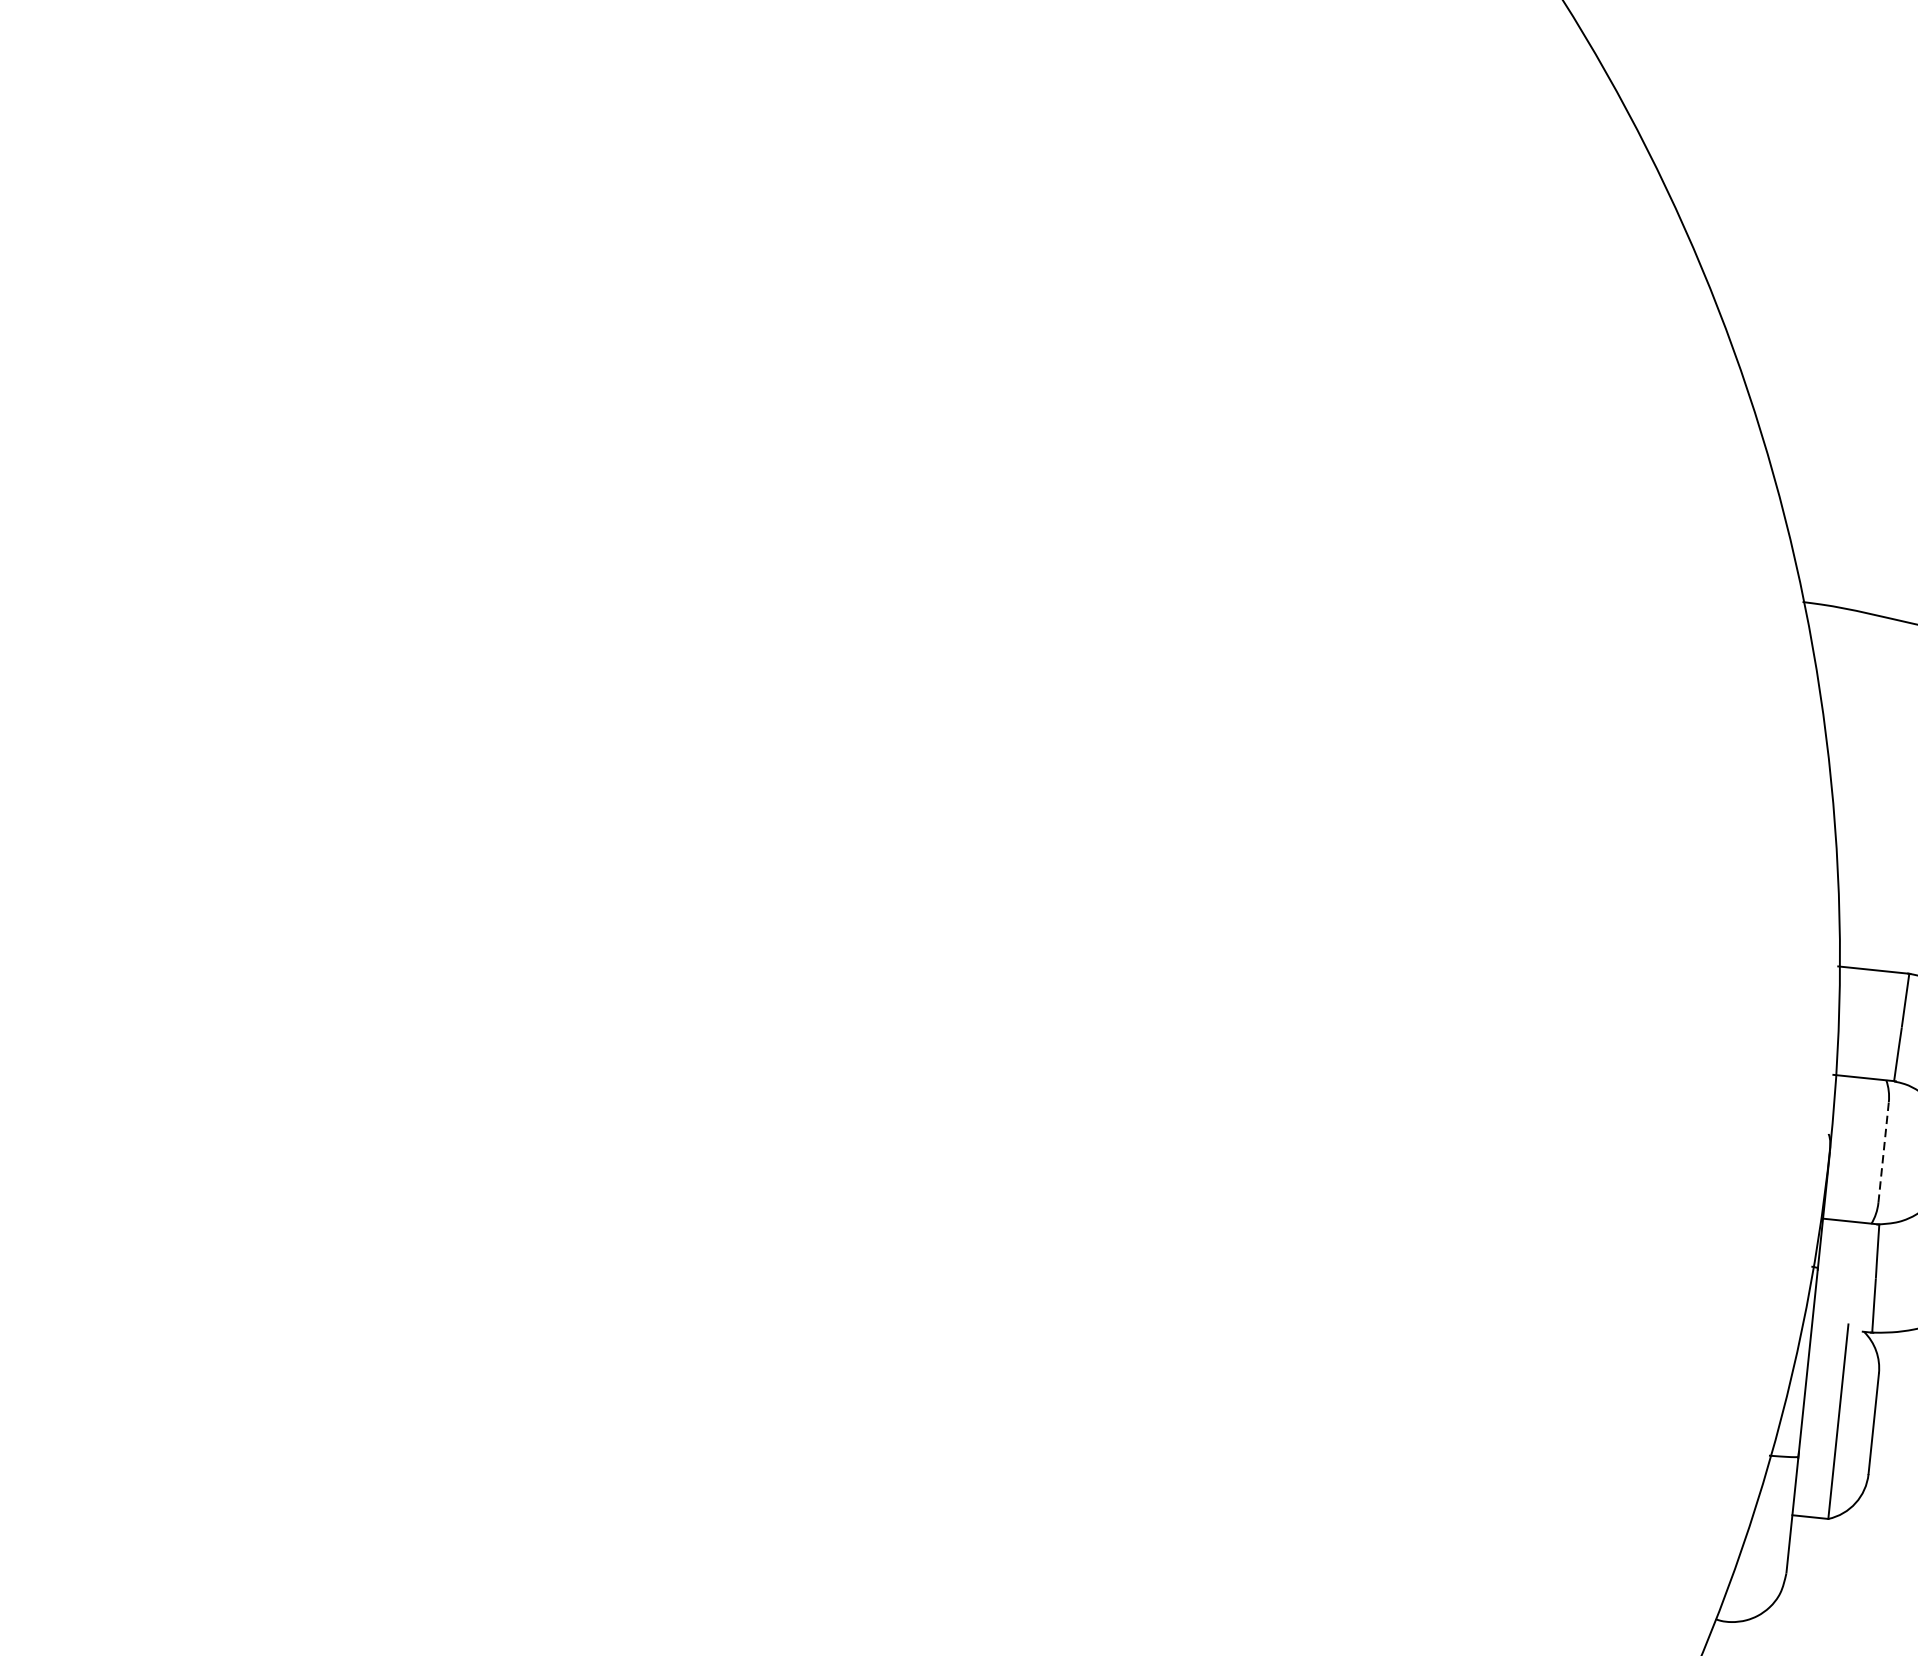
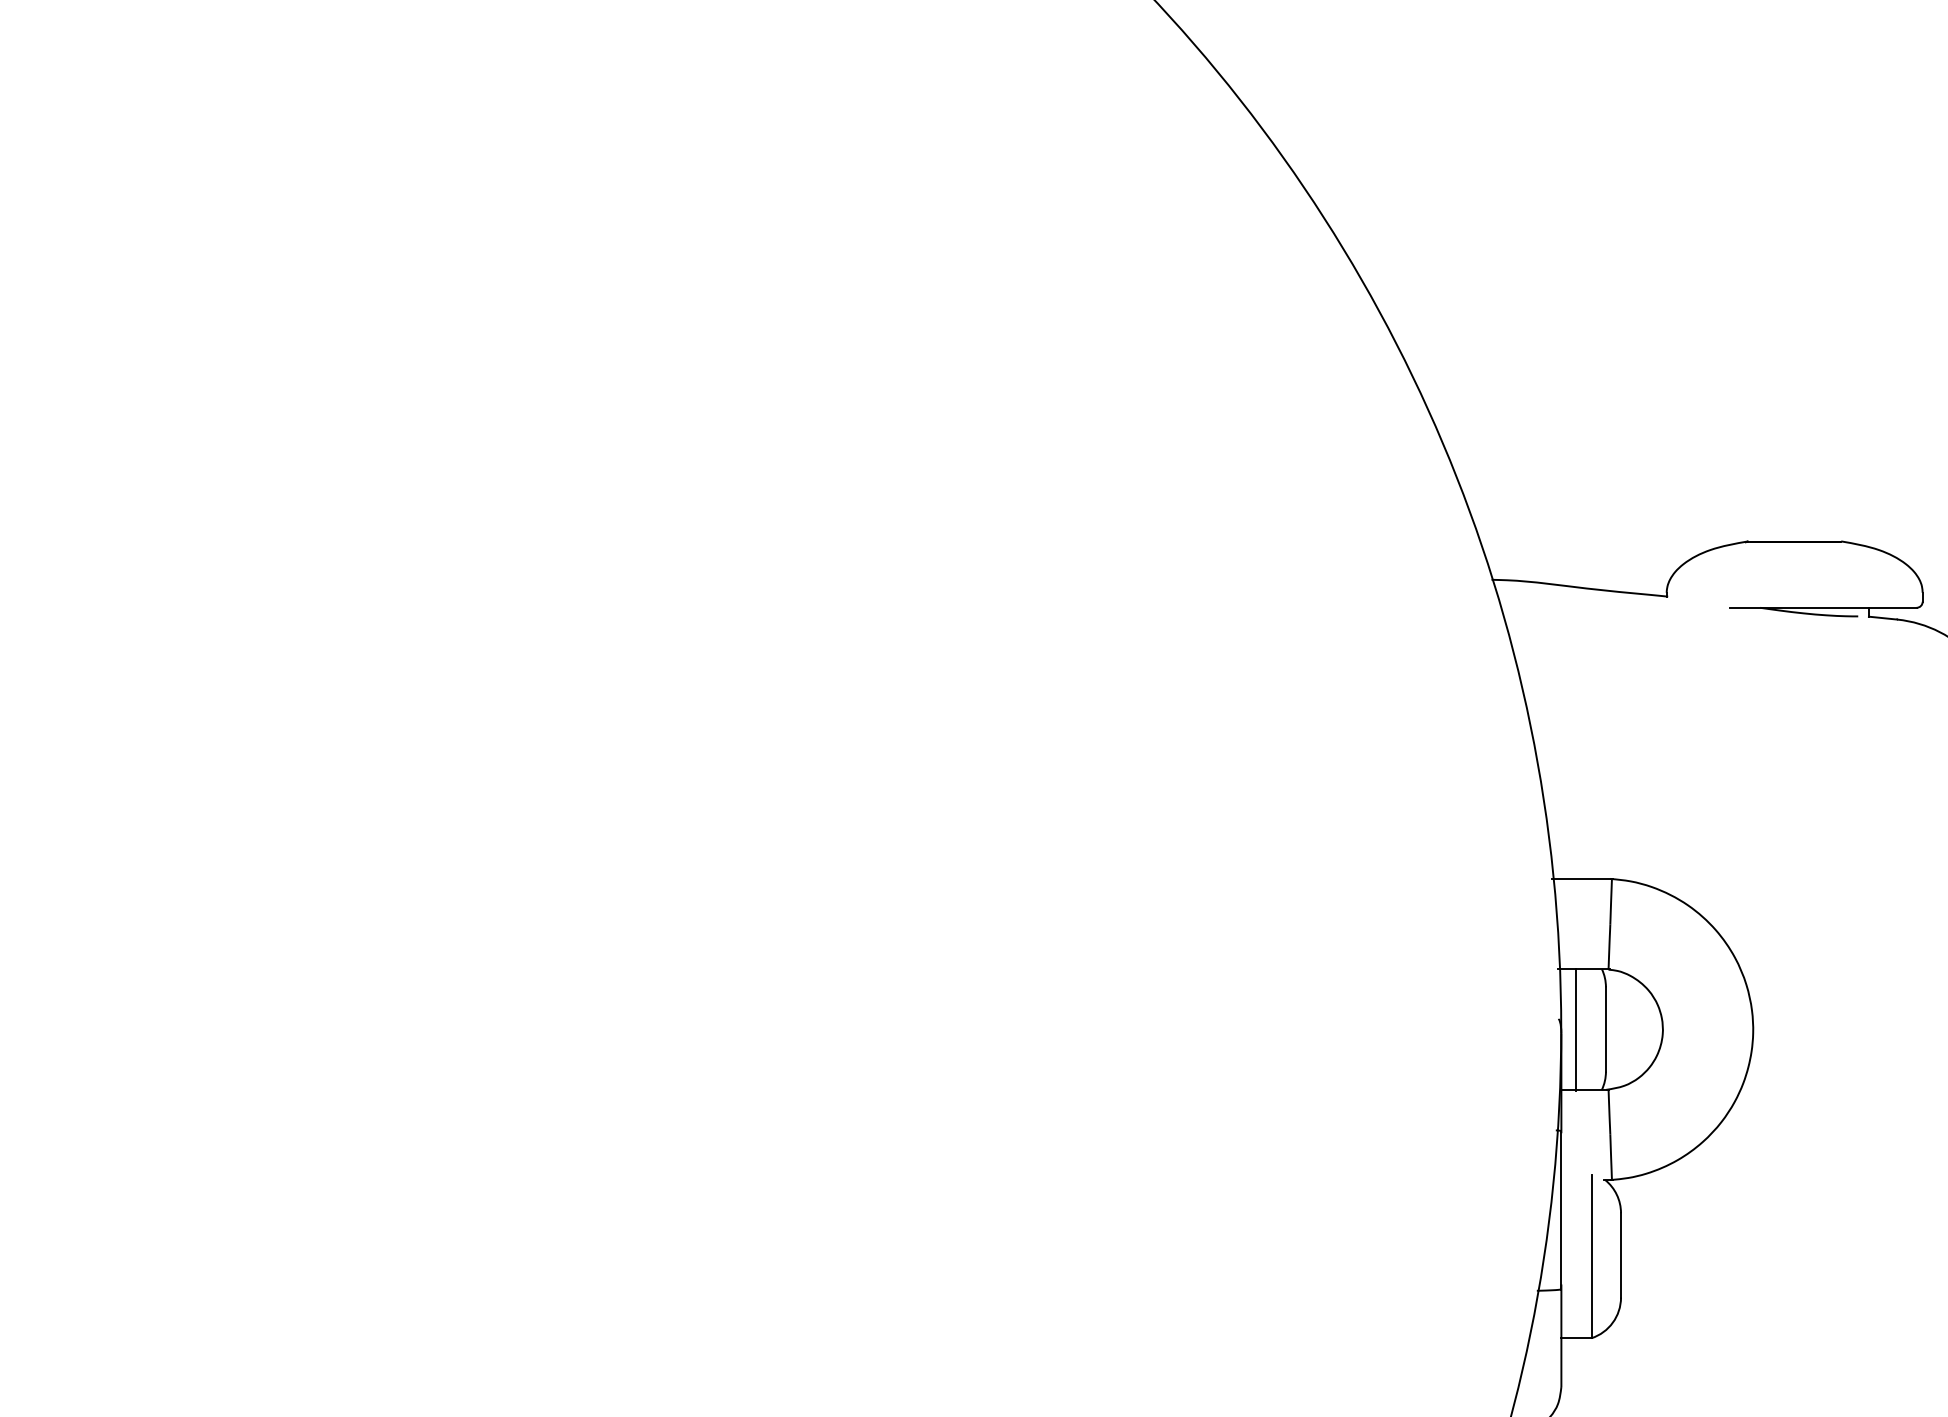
line: (1848, 1148) -> (1576, 1029), added
line: (1883, 1152) -> (1605, 1029), dashed -> solid

